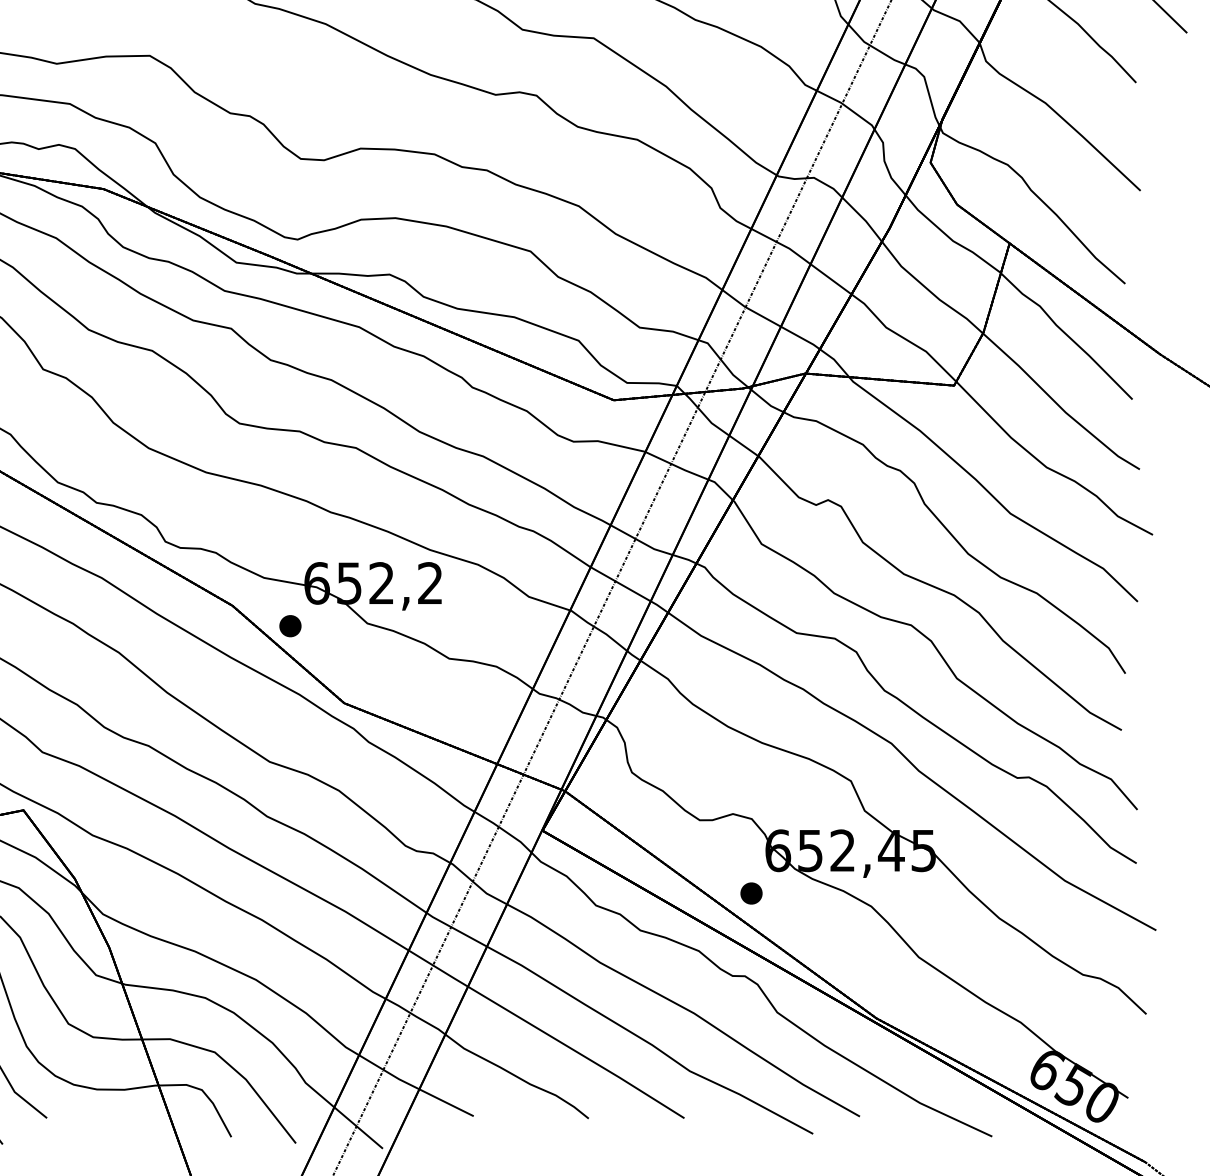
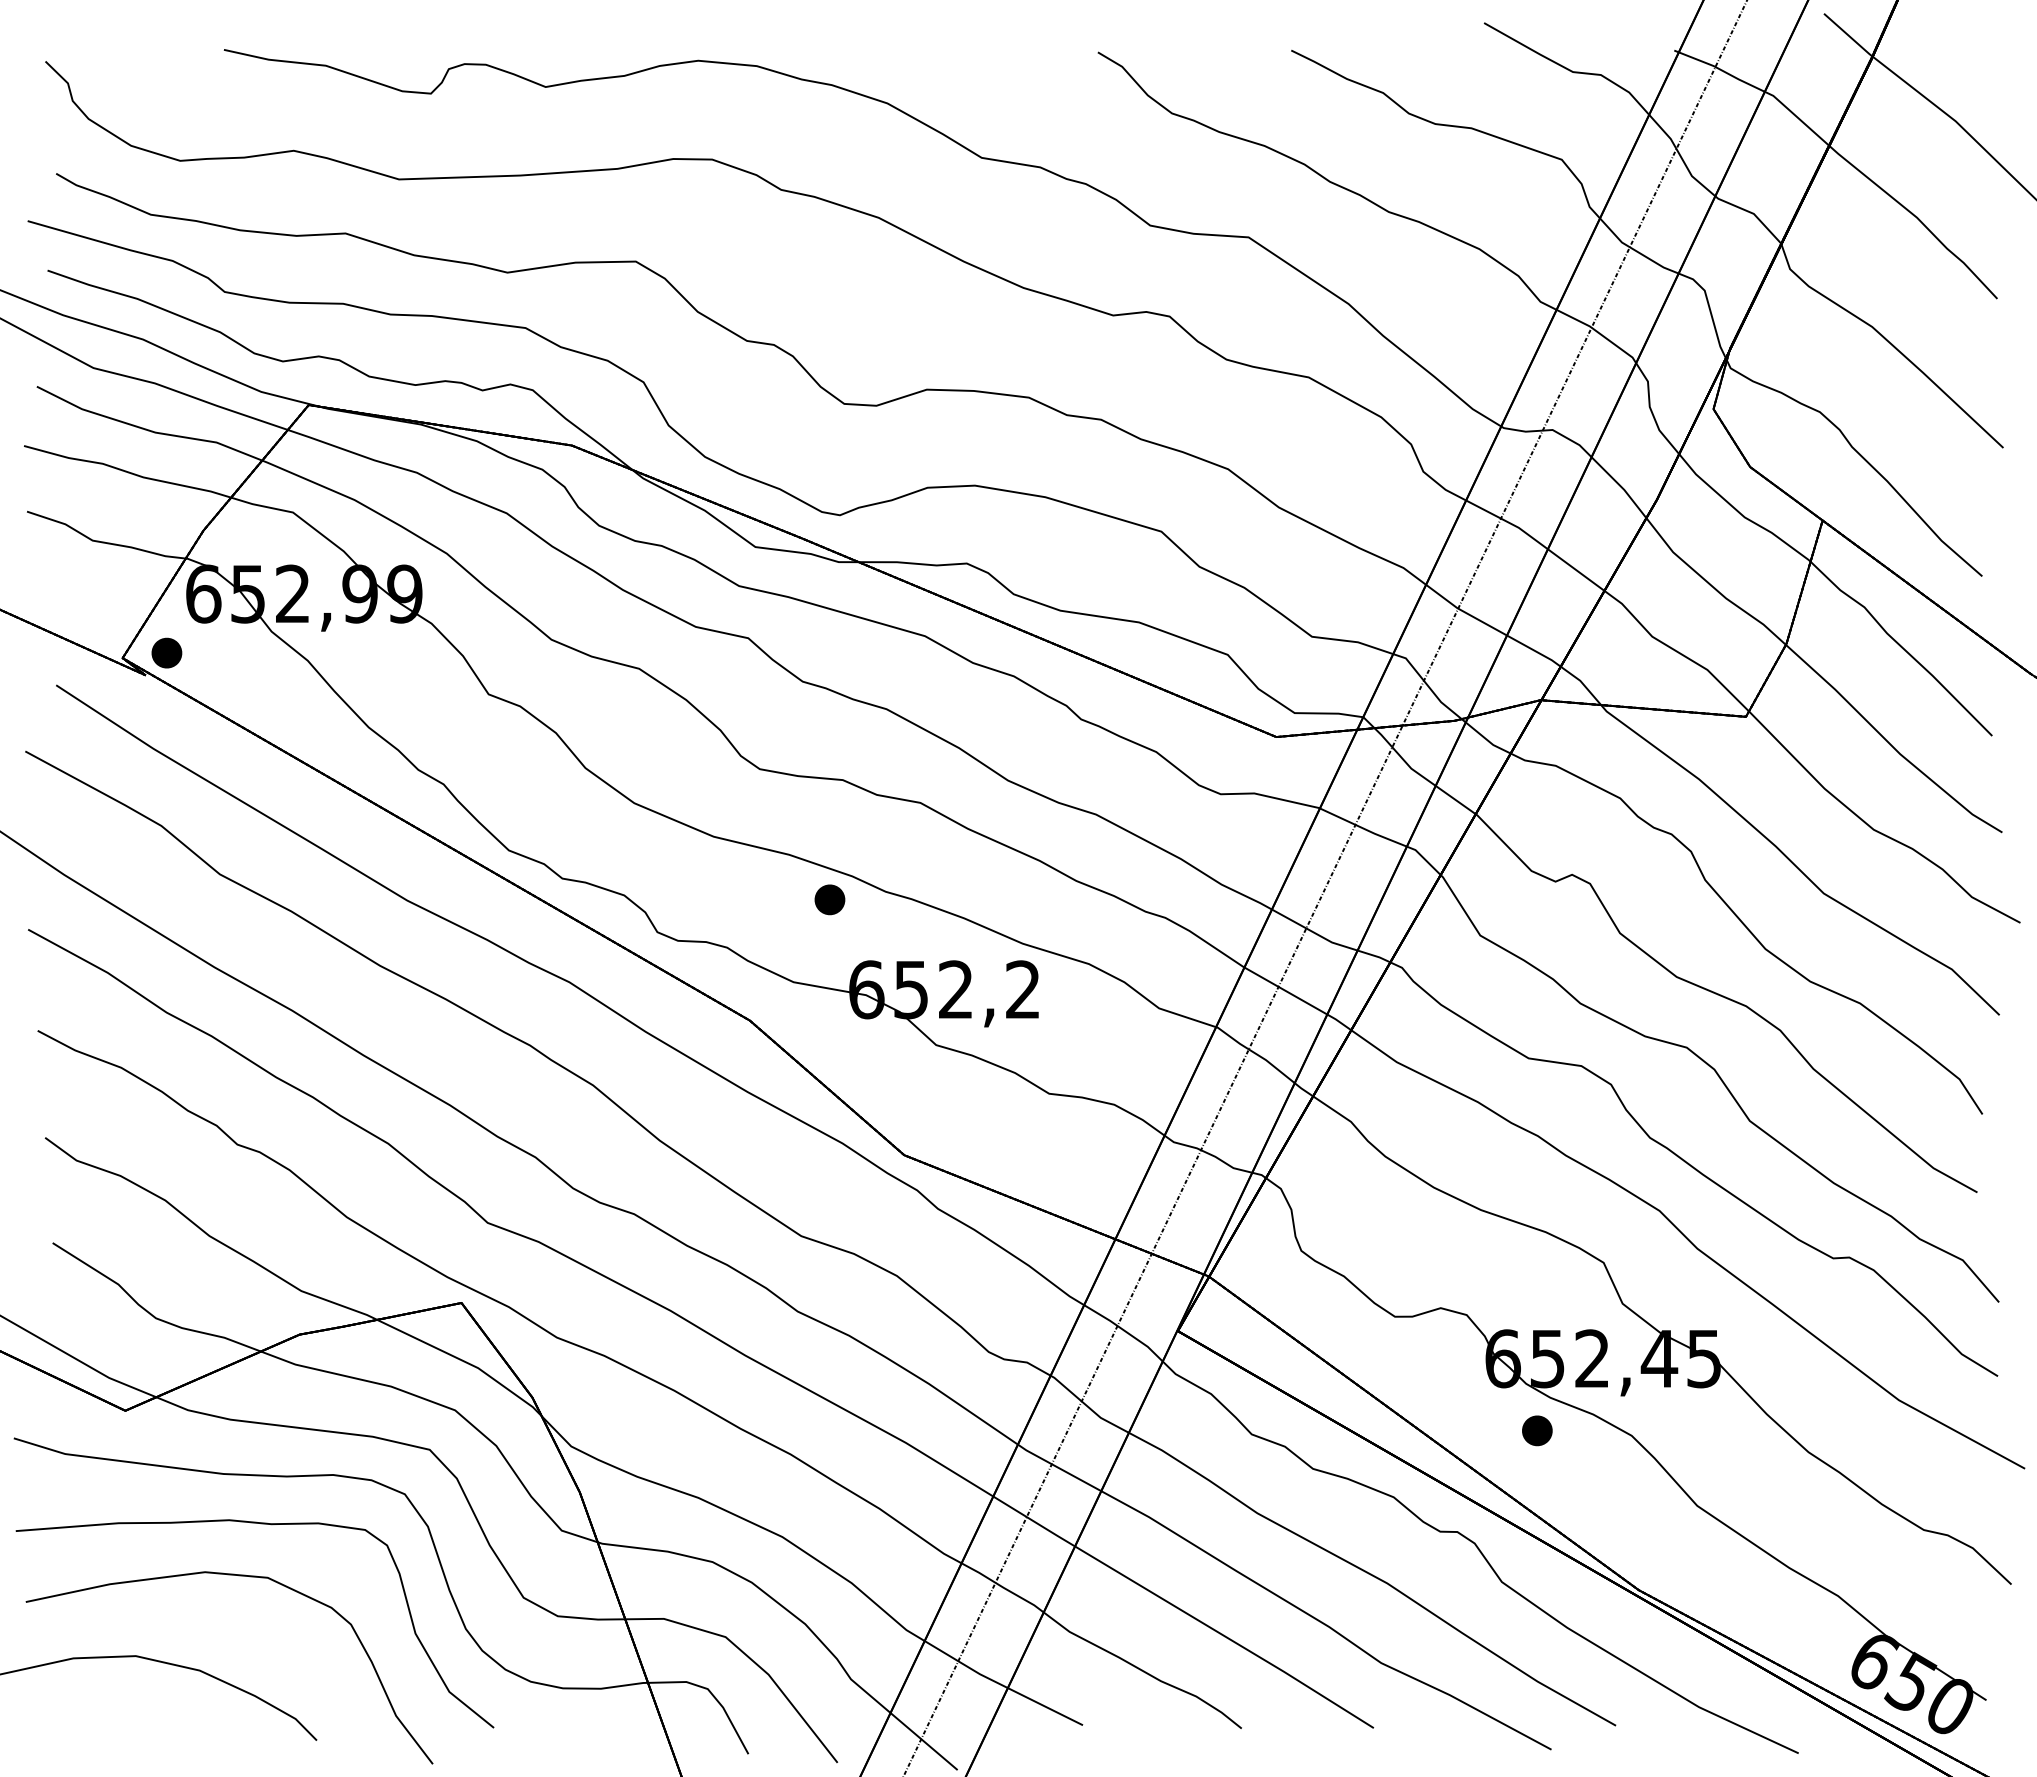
part: (290, 625) -> (829, 899), moved
part: (751, 893) -> (1537, 1430), moved

